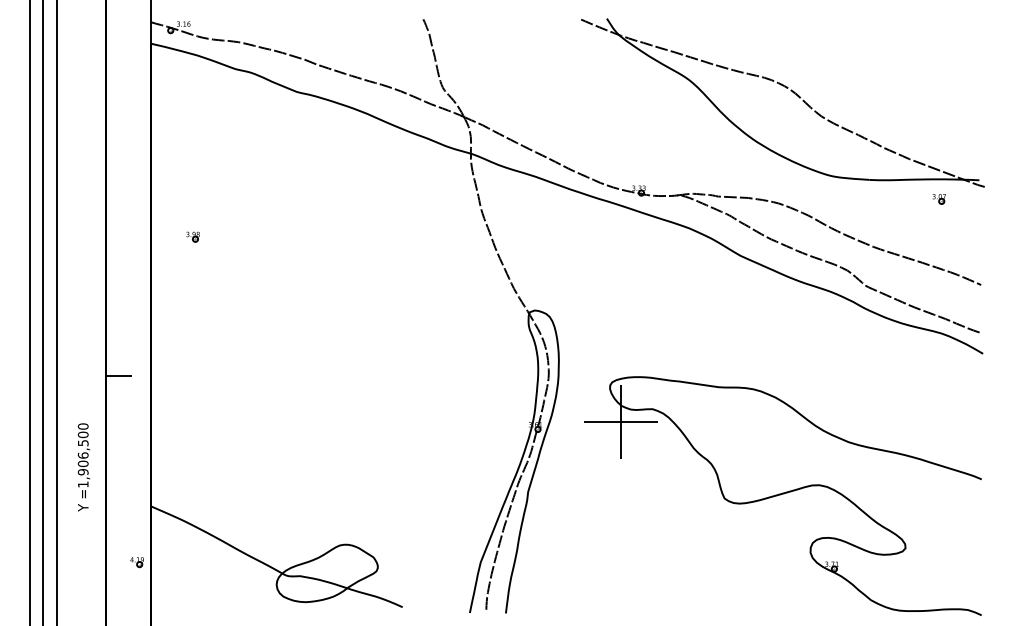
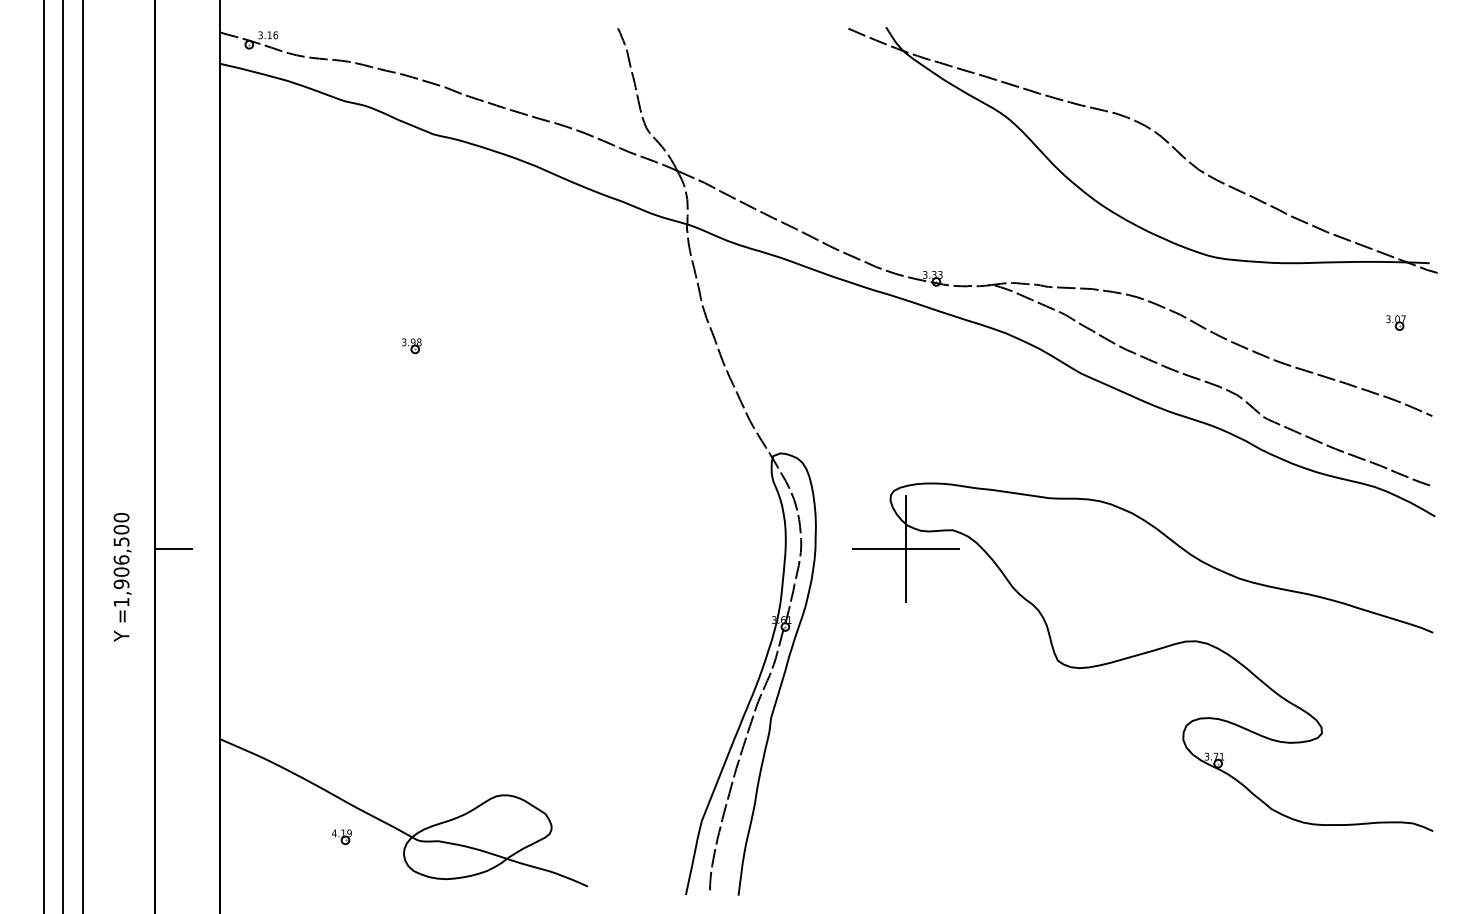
part: (938, 199) -> (1394, 323), moved
part: (192, 236) -> (410, 345), moved
text: (83, 467) -> (121, 577), moved
part: (782, 495) -> (1142, 656), moved
part: (136, 562) -> (340, 837), moved

